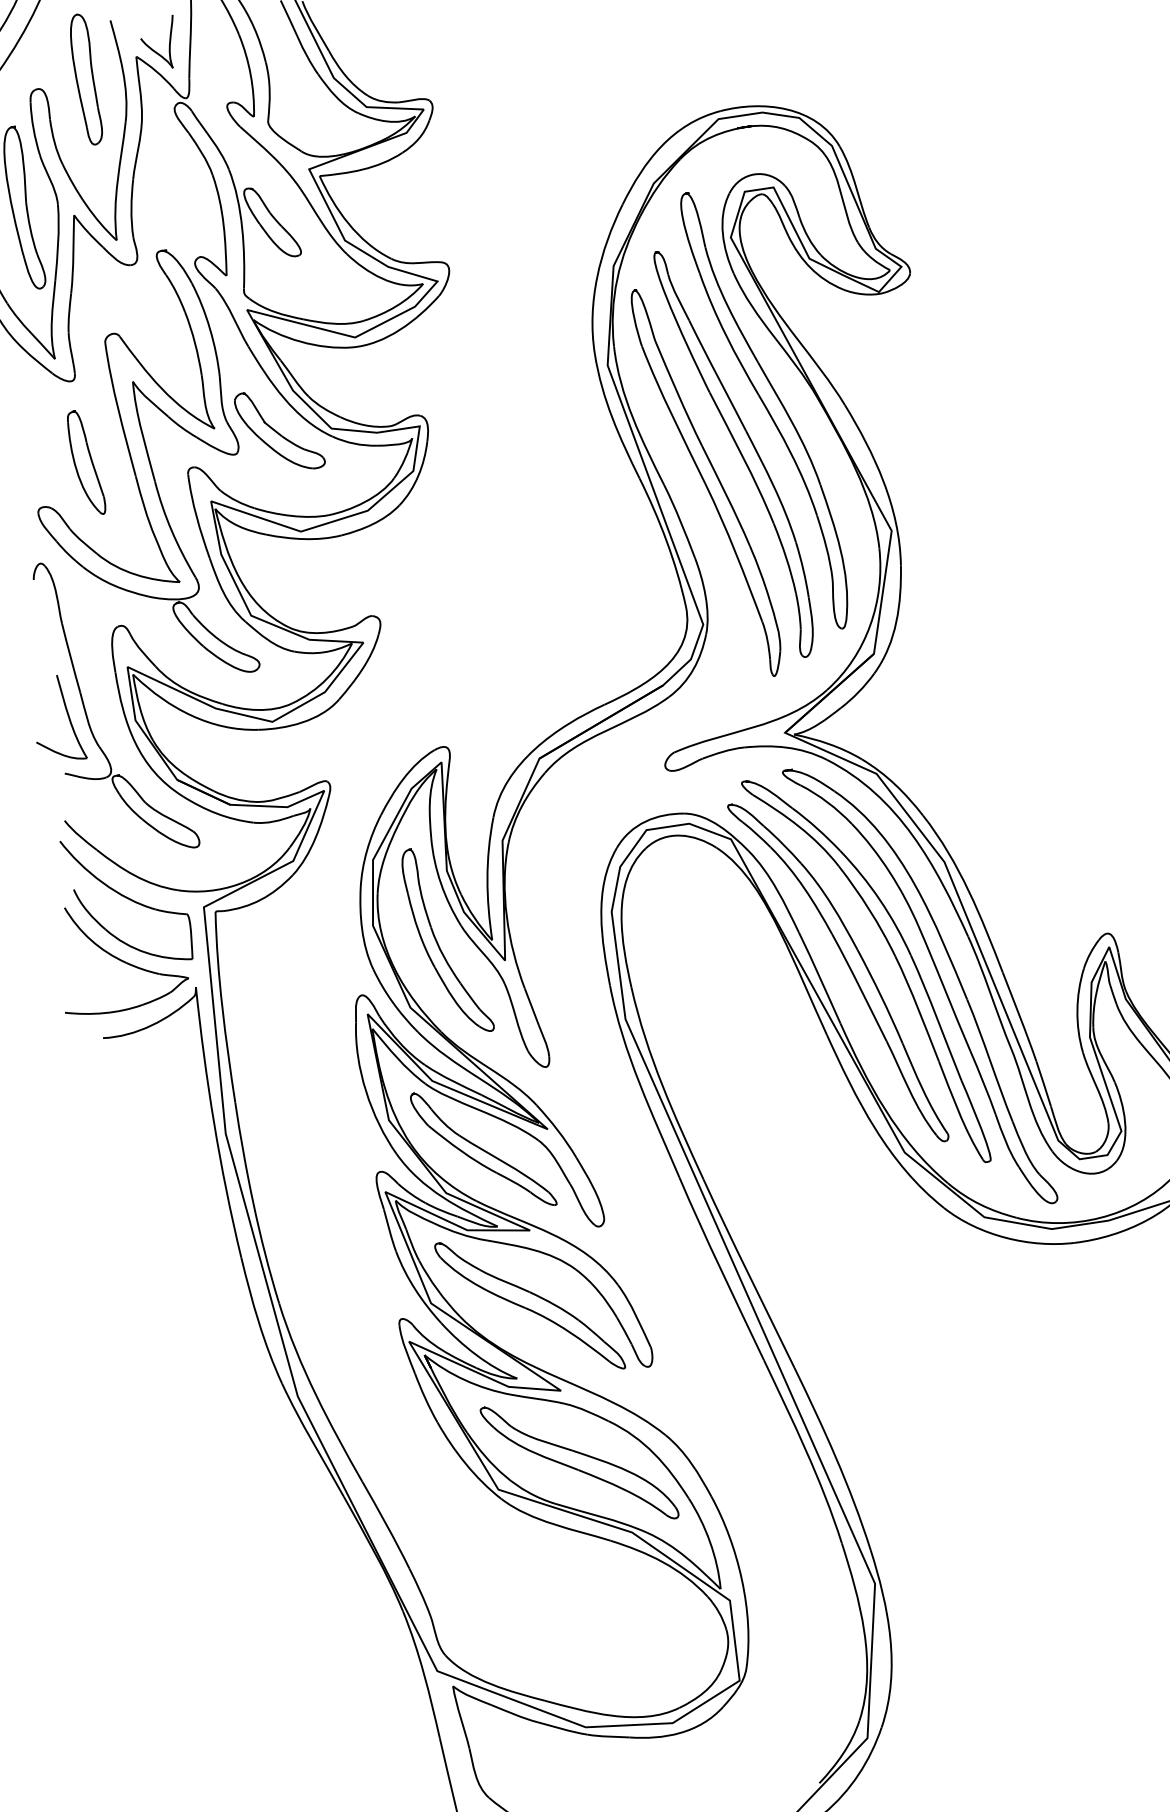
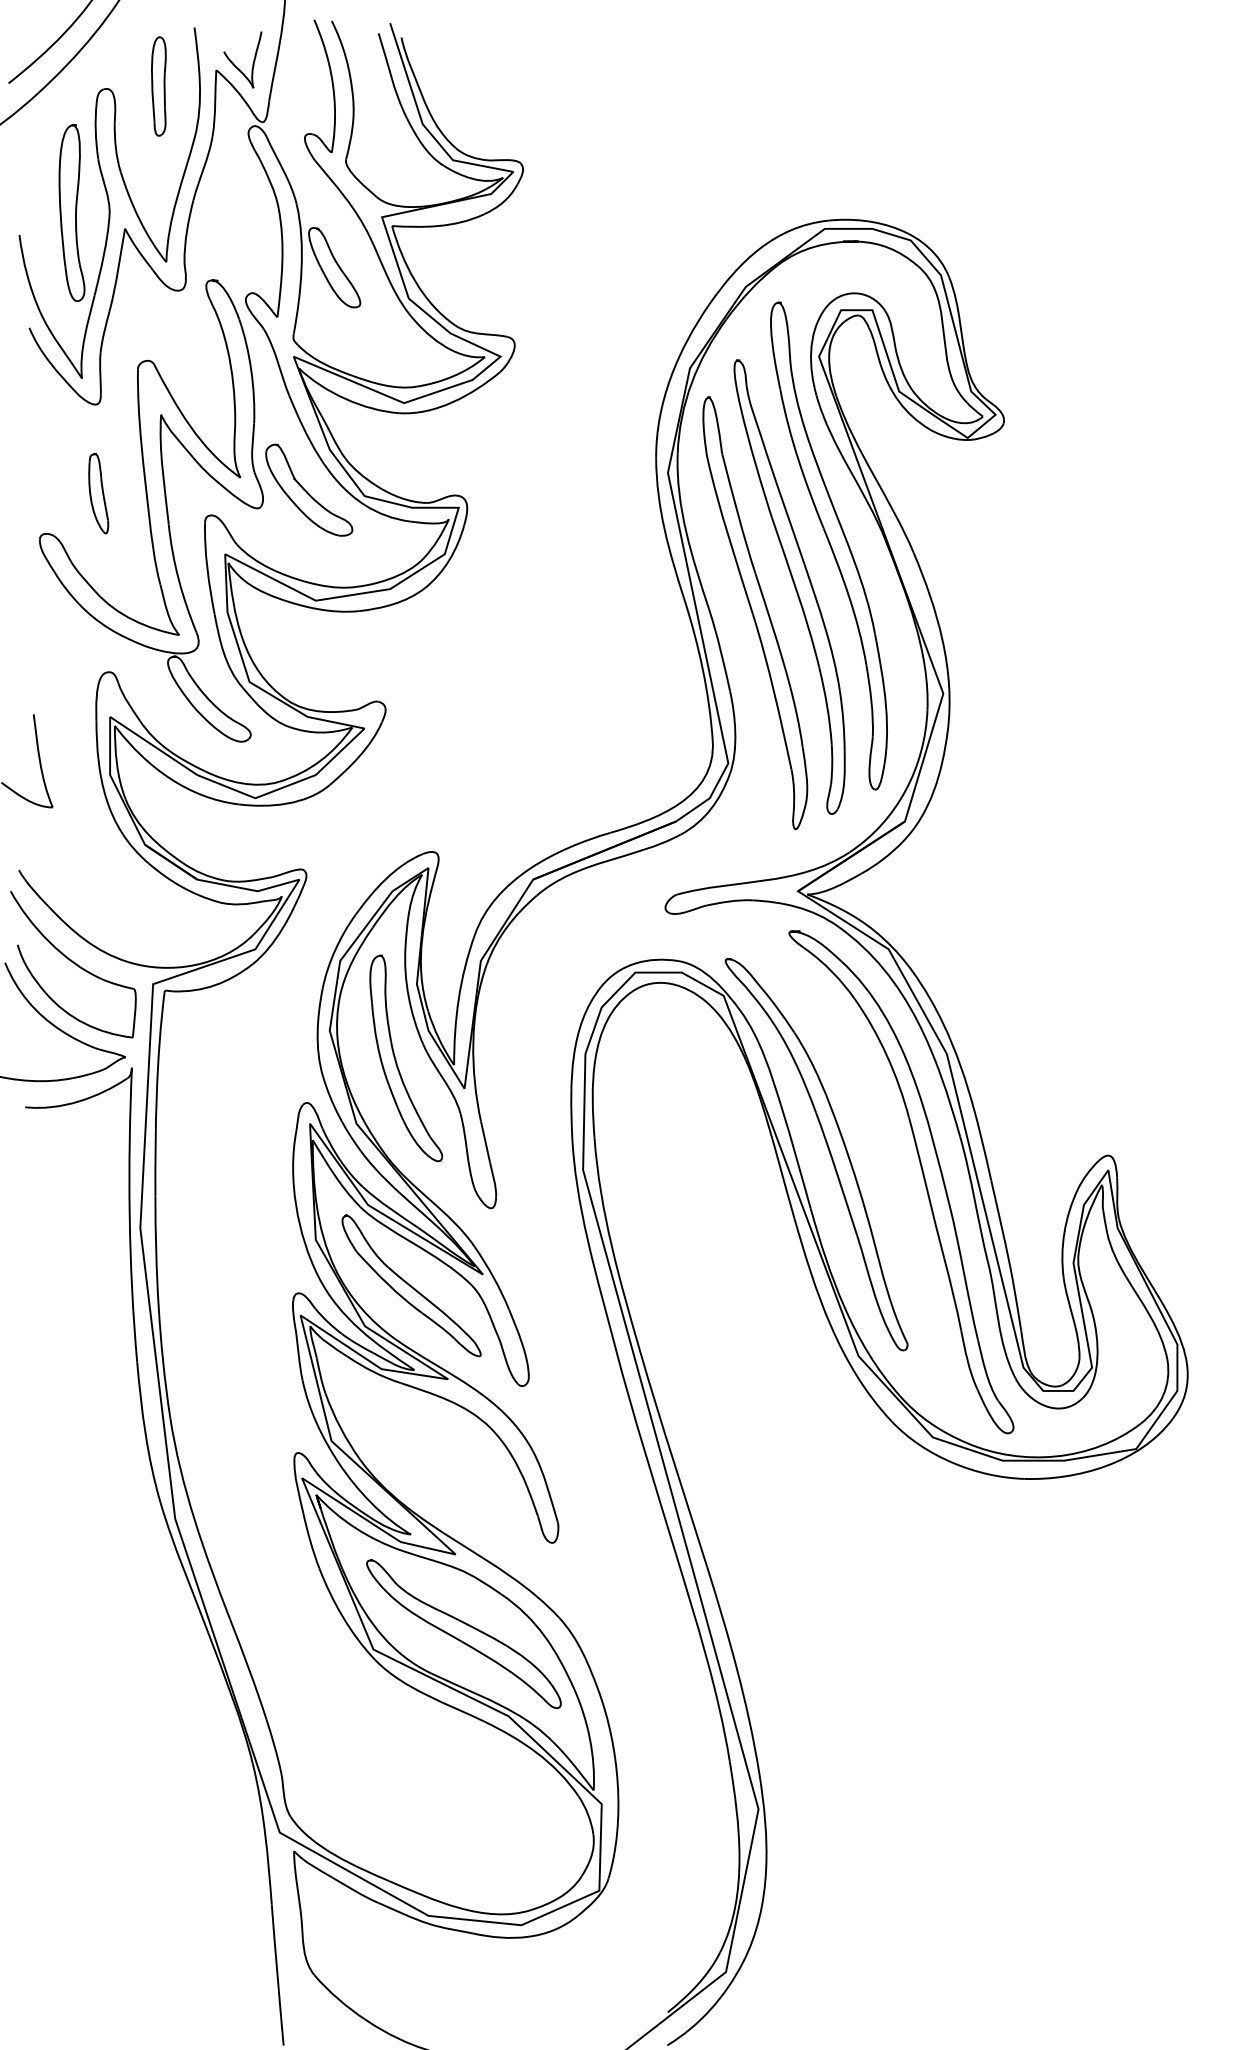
part: (85, 79) -> (158, 86), size x0.7
part: (86, 462) -> (98, 493), size x0.7
part: (86, 711) -> (59, 757), removed
part: (894, 956) -> (878, 1146), removed
part: (529, 1306) -> (435, 1459), removed

